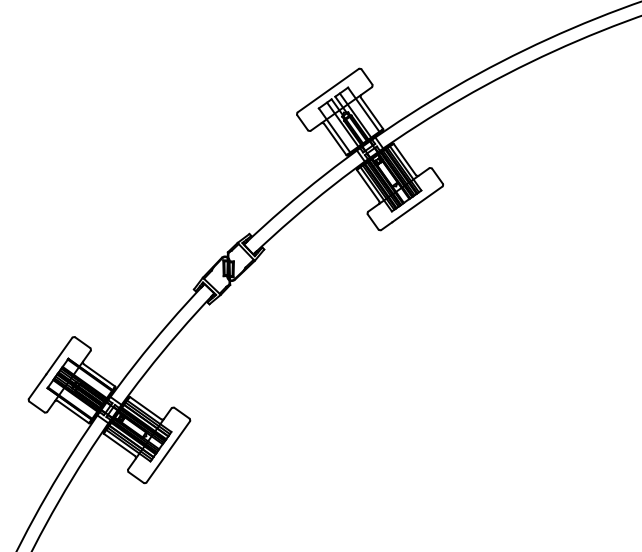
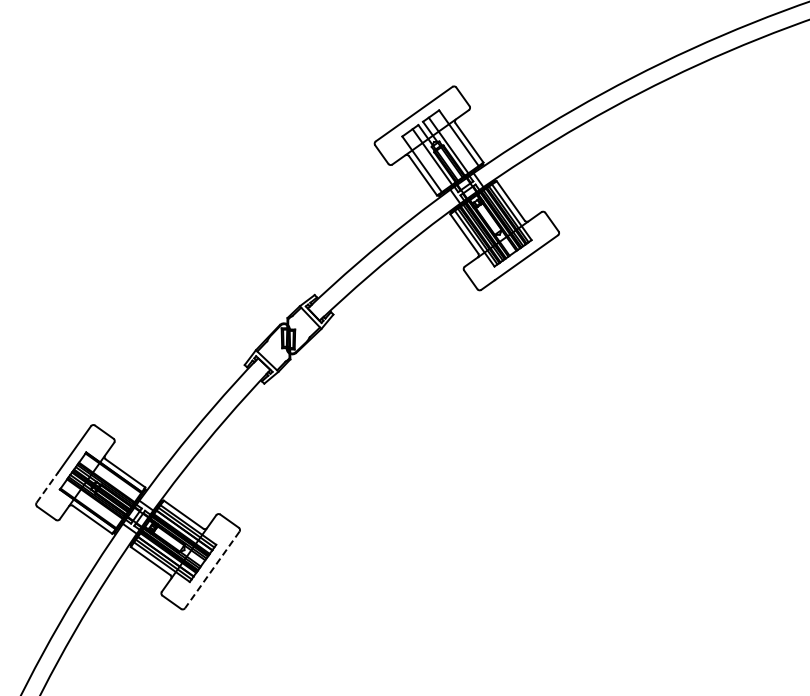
line: (37, 386) -> (47, 487), solid -> dashed
line: (168, 451) -> (212, 569), solid -> dashed

